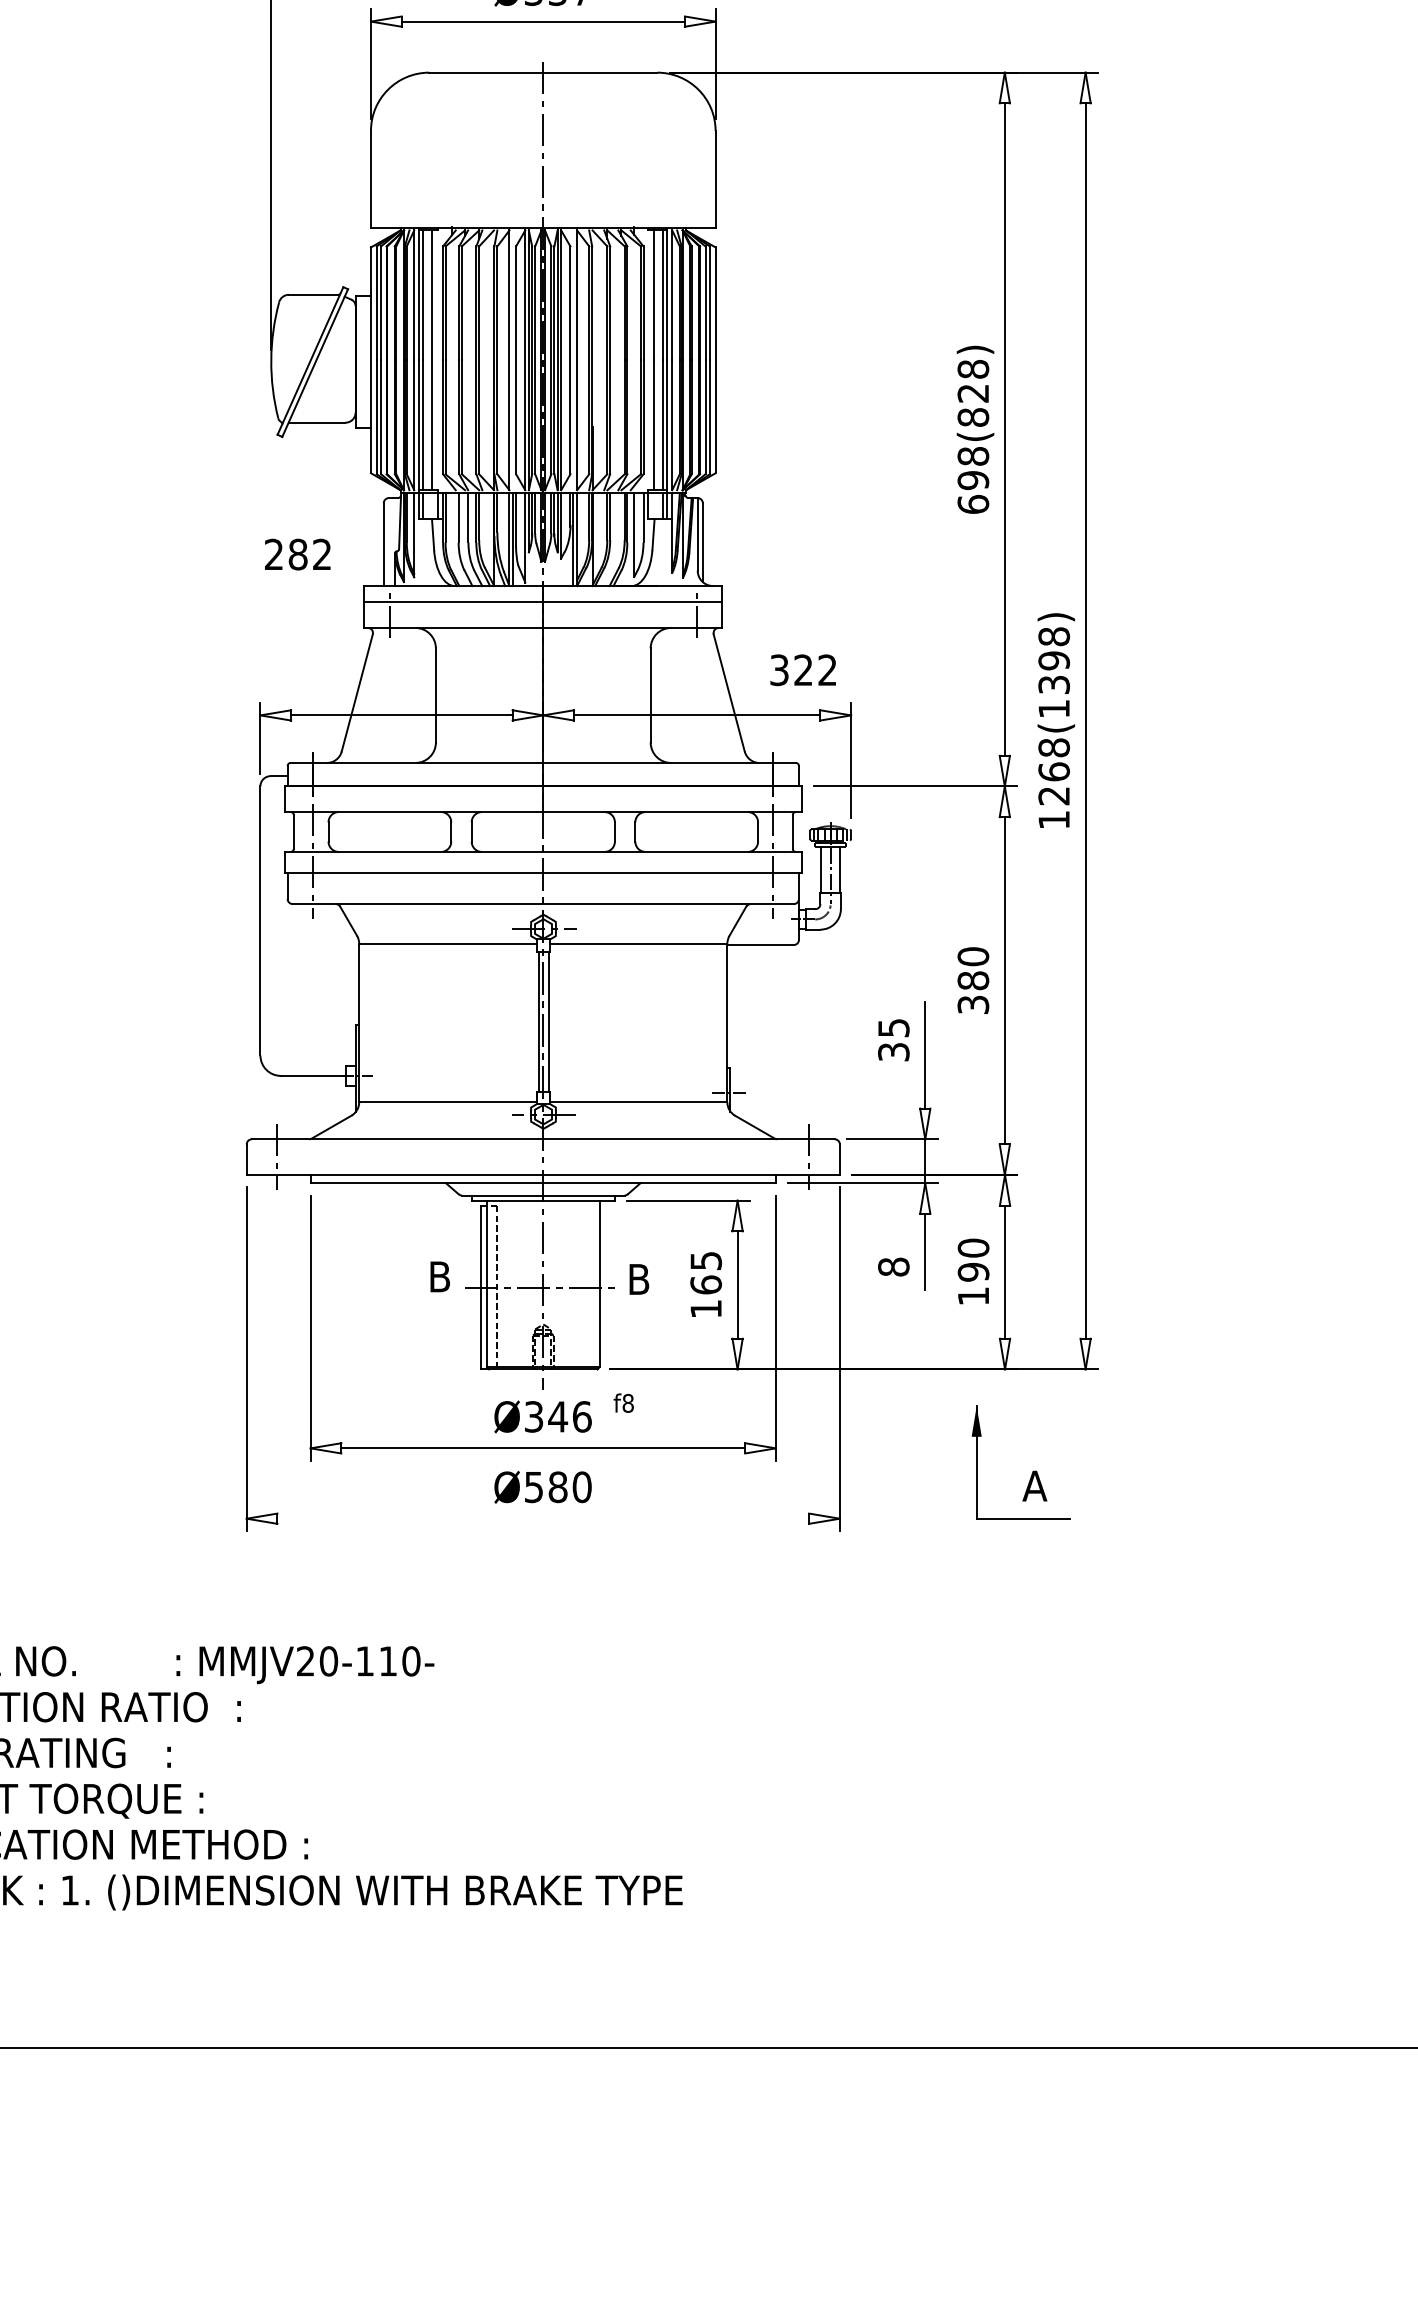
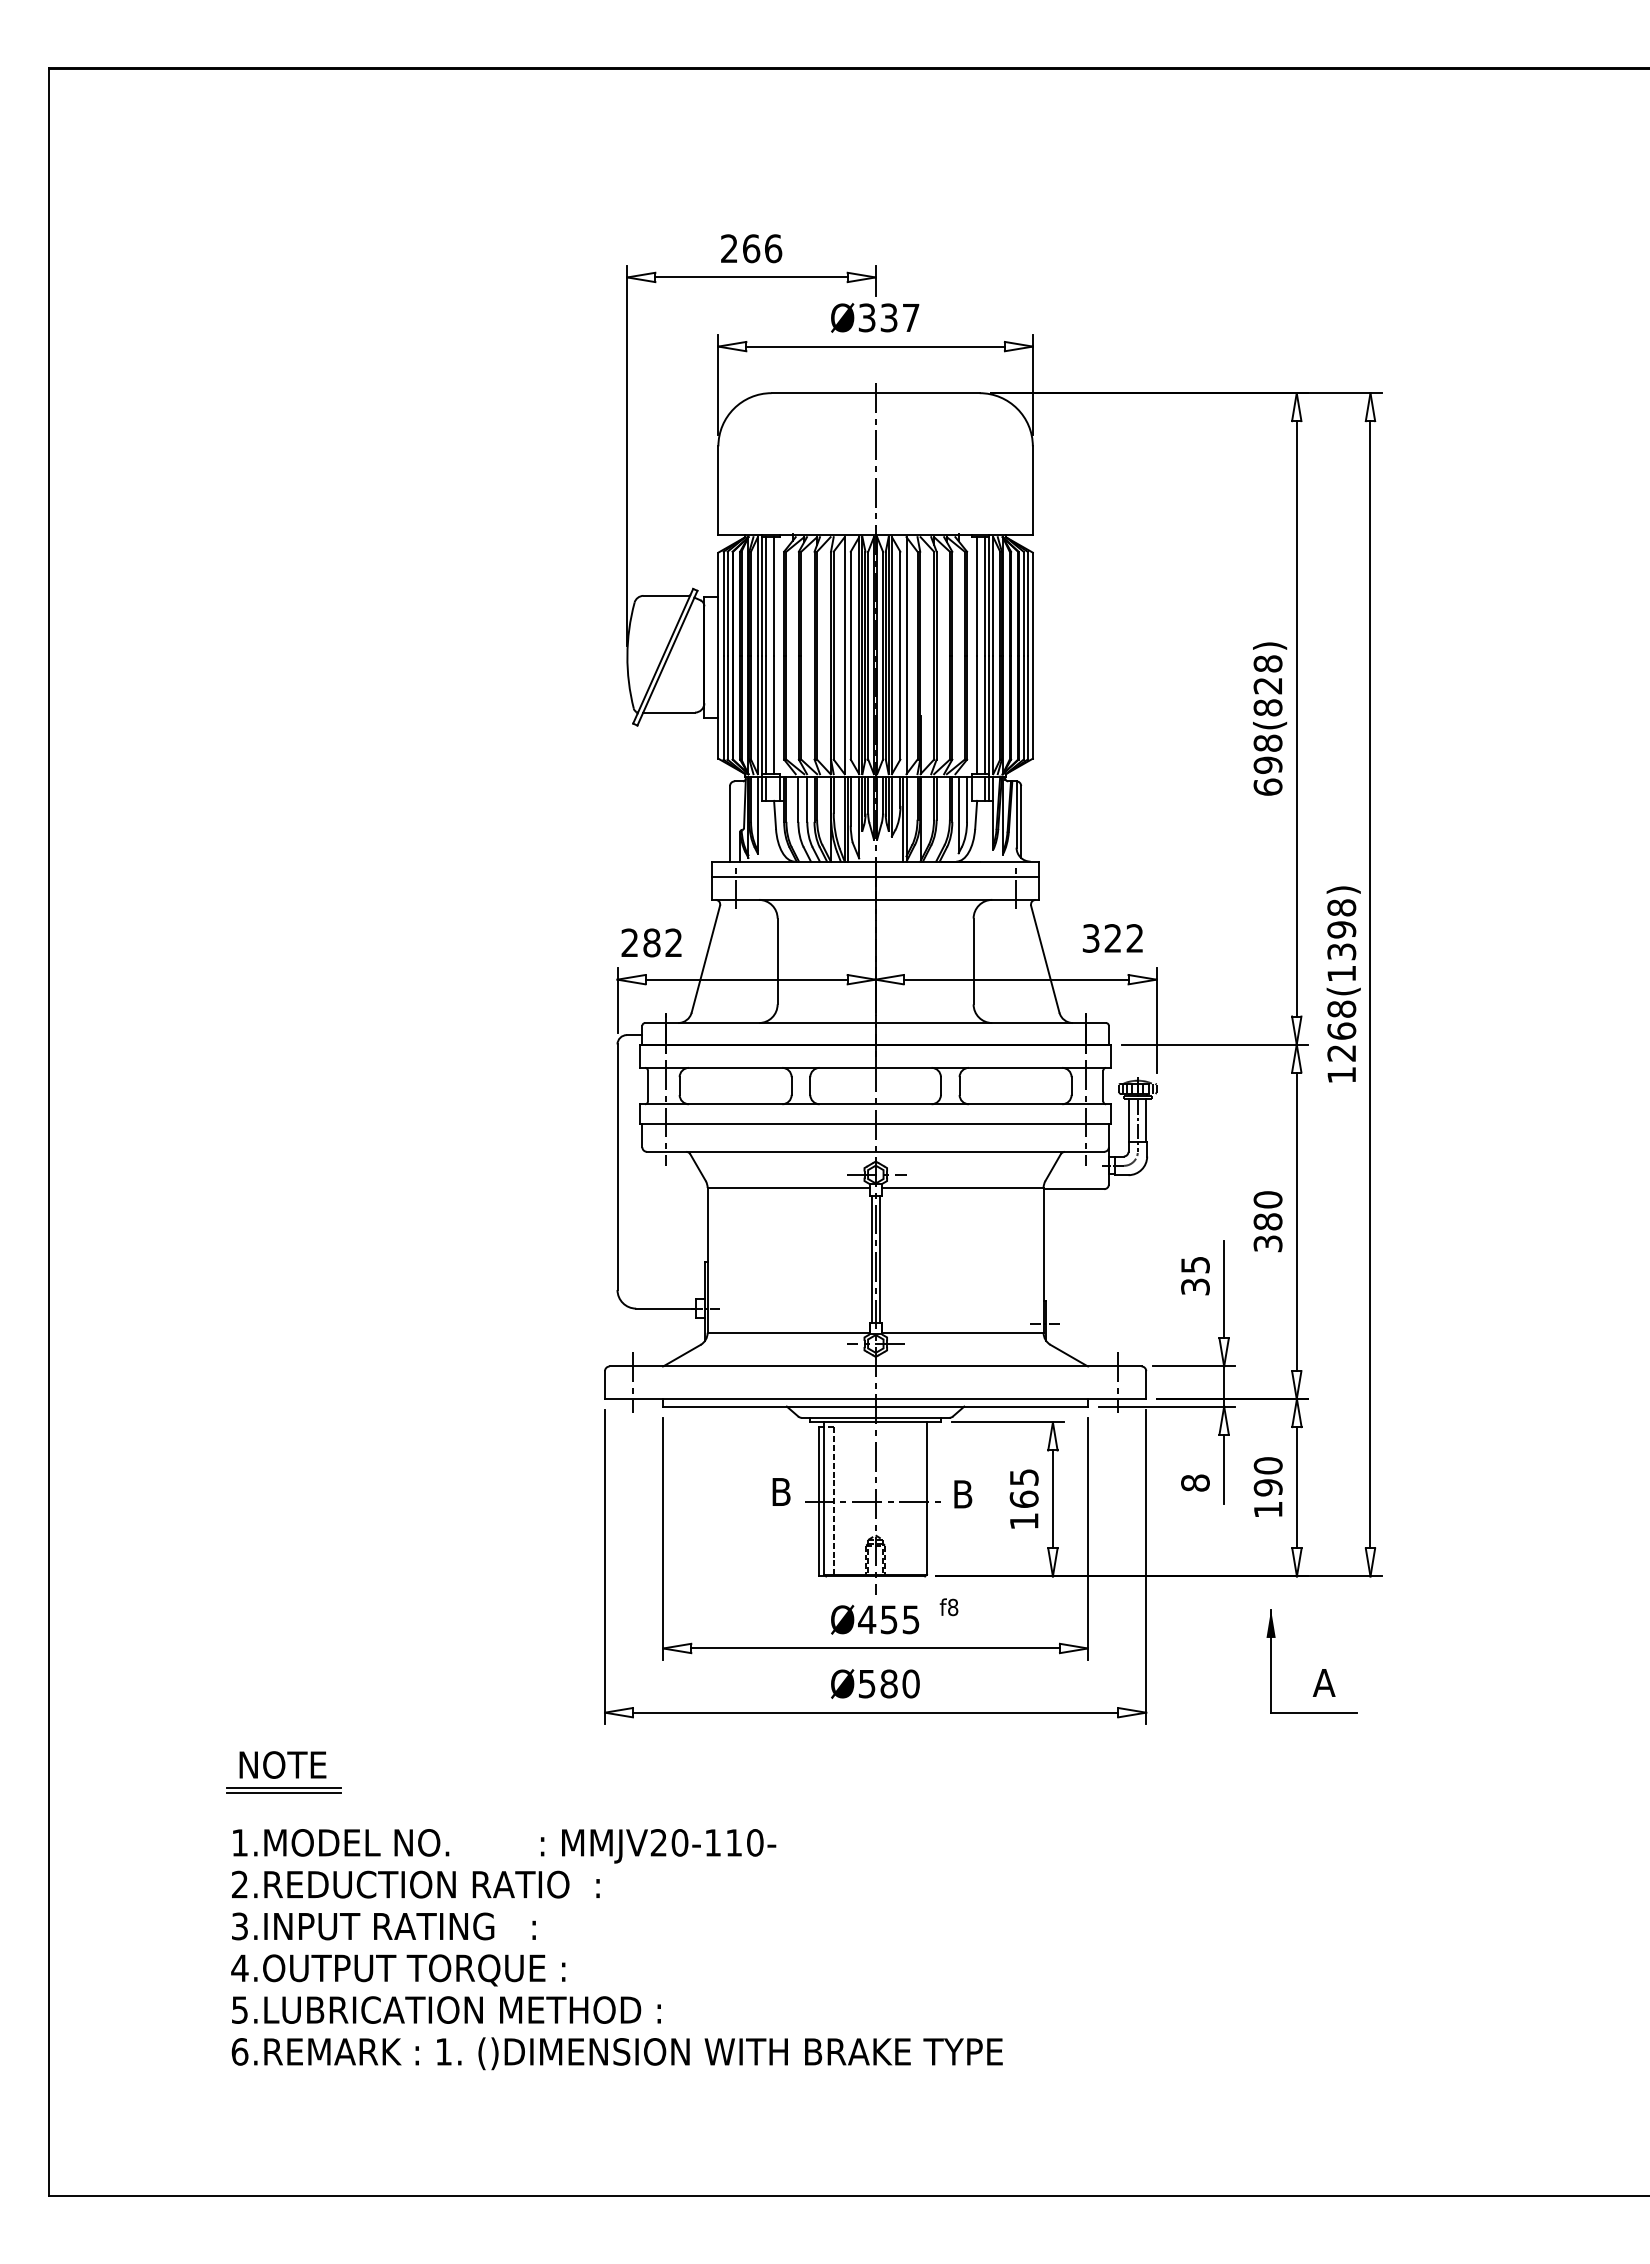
text: (297, 554) -> (651, 942), moved
text: (557, 1416) -> (888, 1619), Ø346 -> Ø455
line: (543, 1518) -> (875, 1712), added

